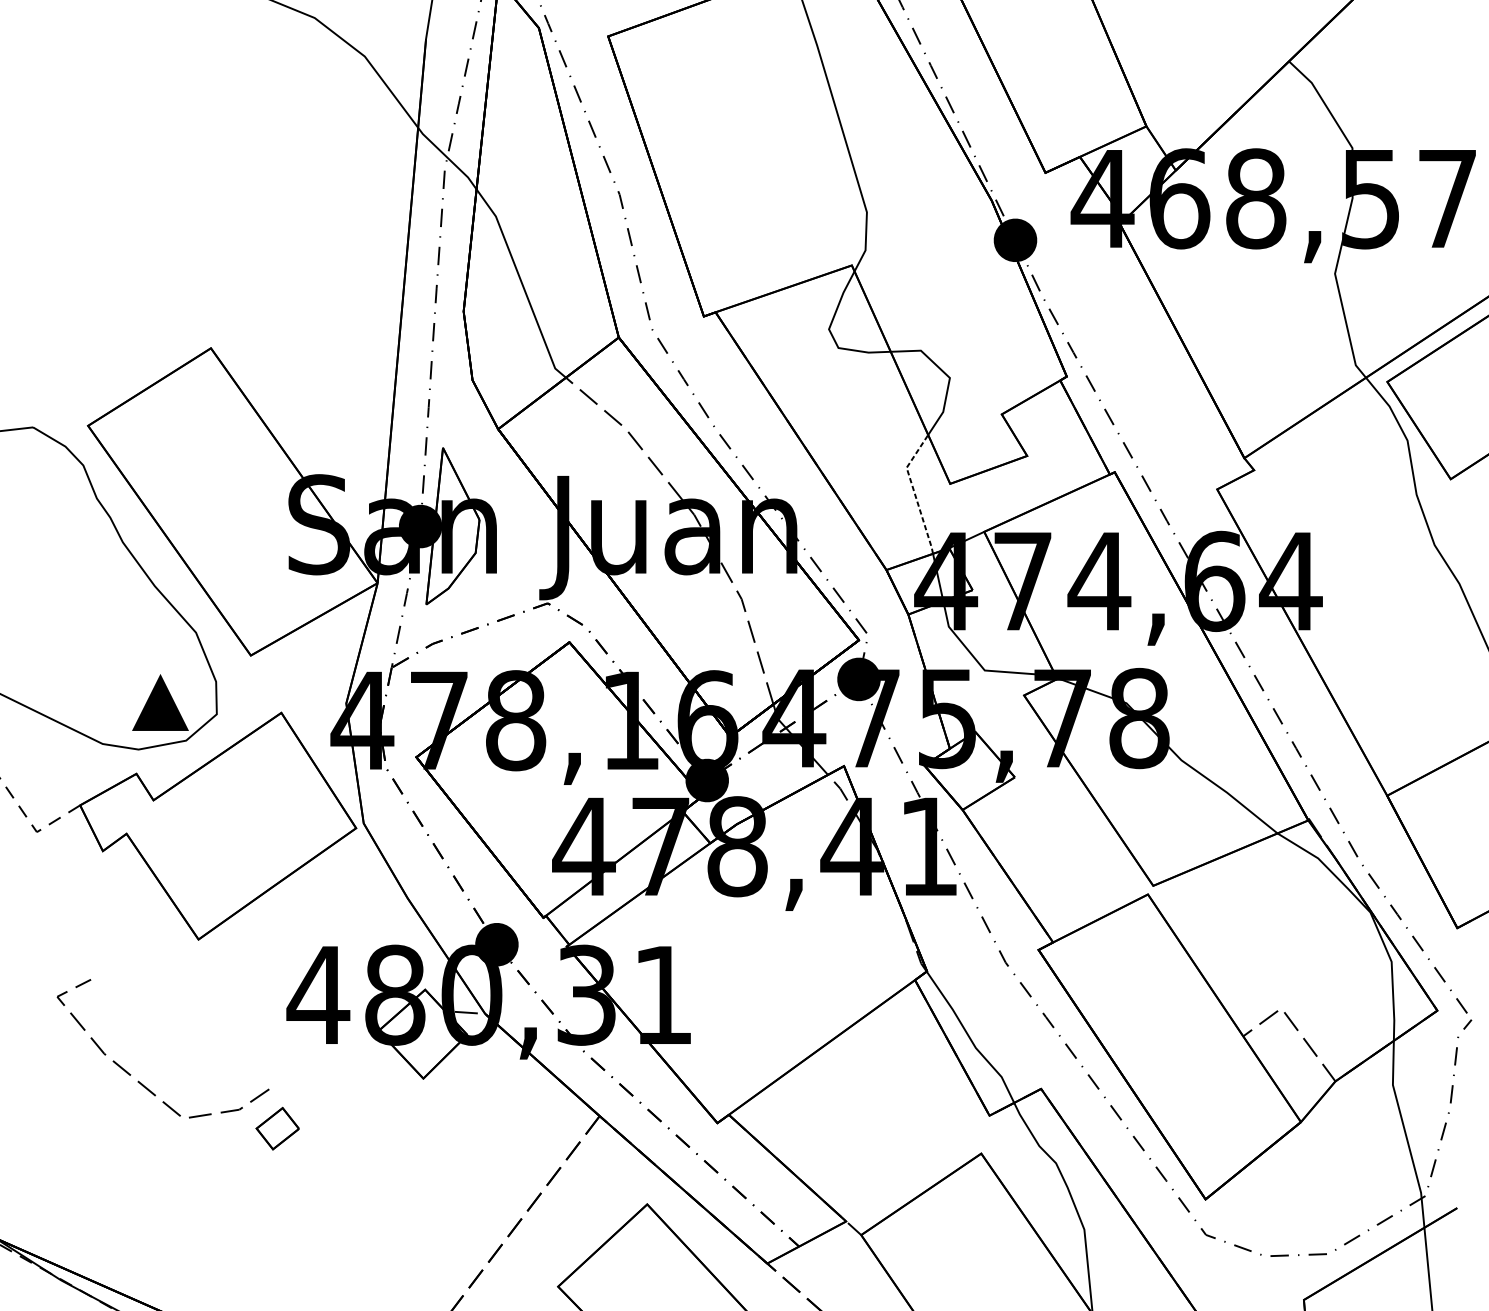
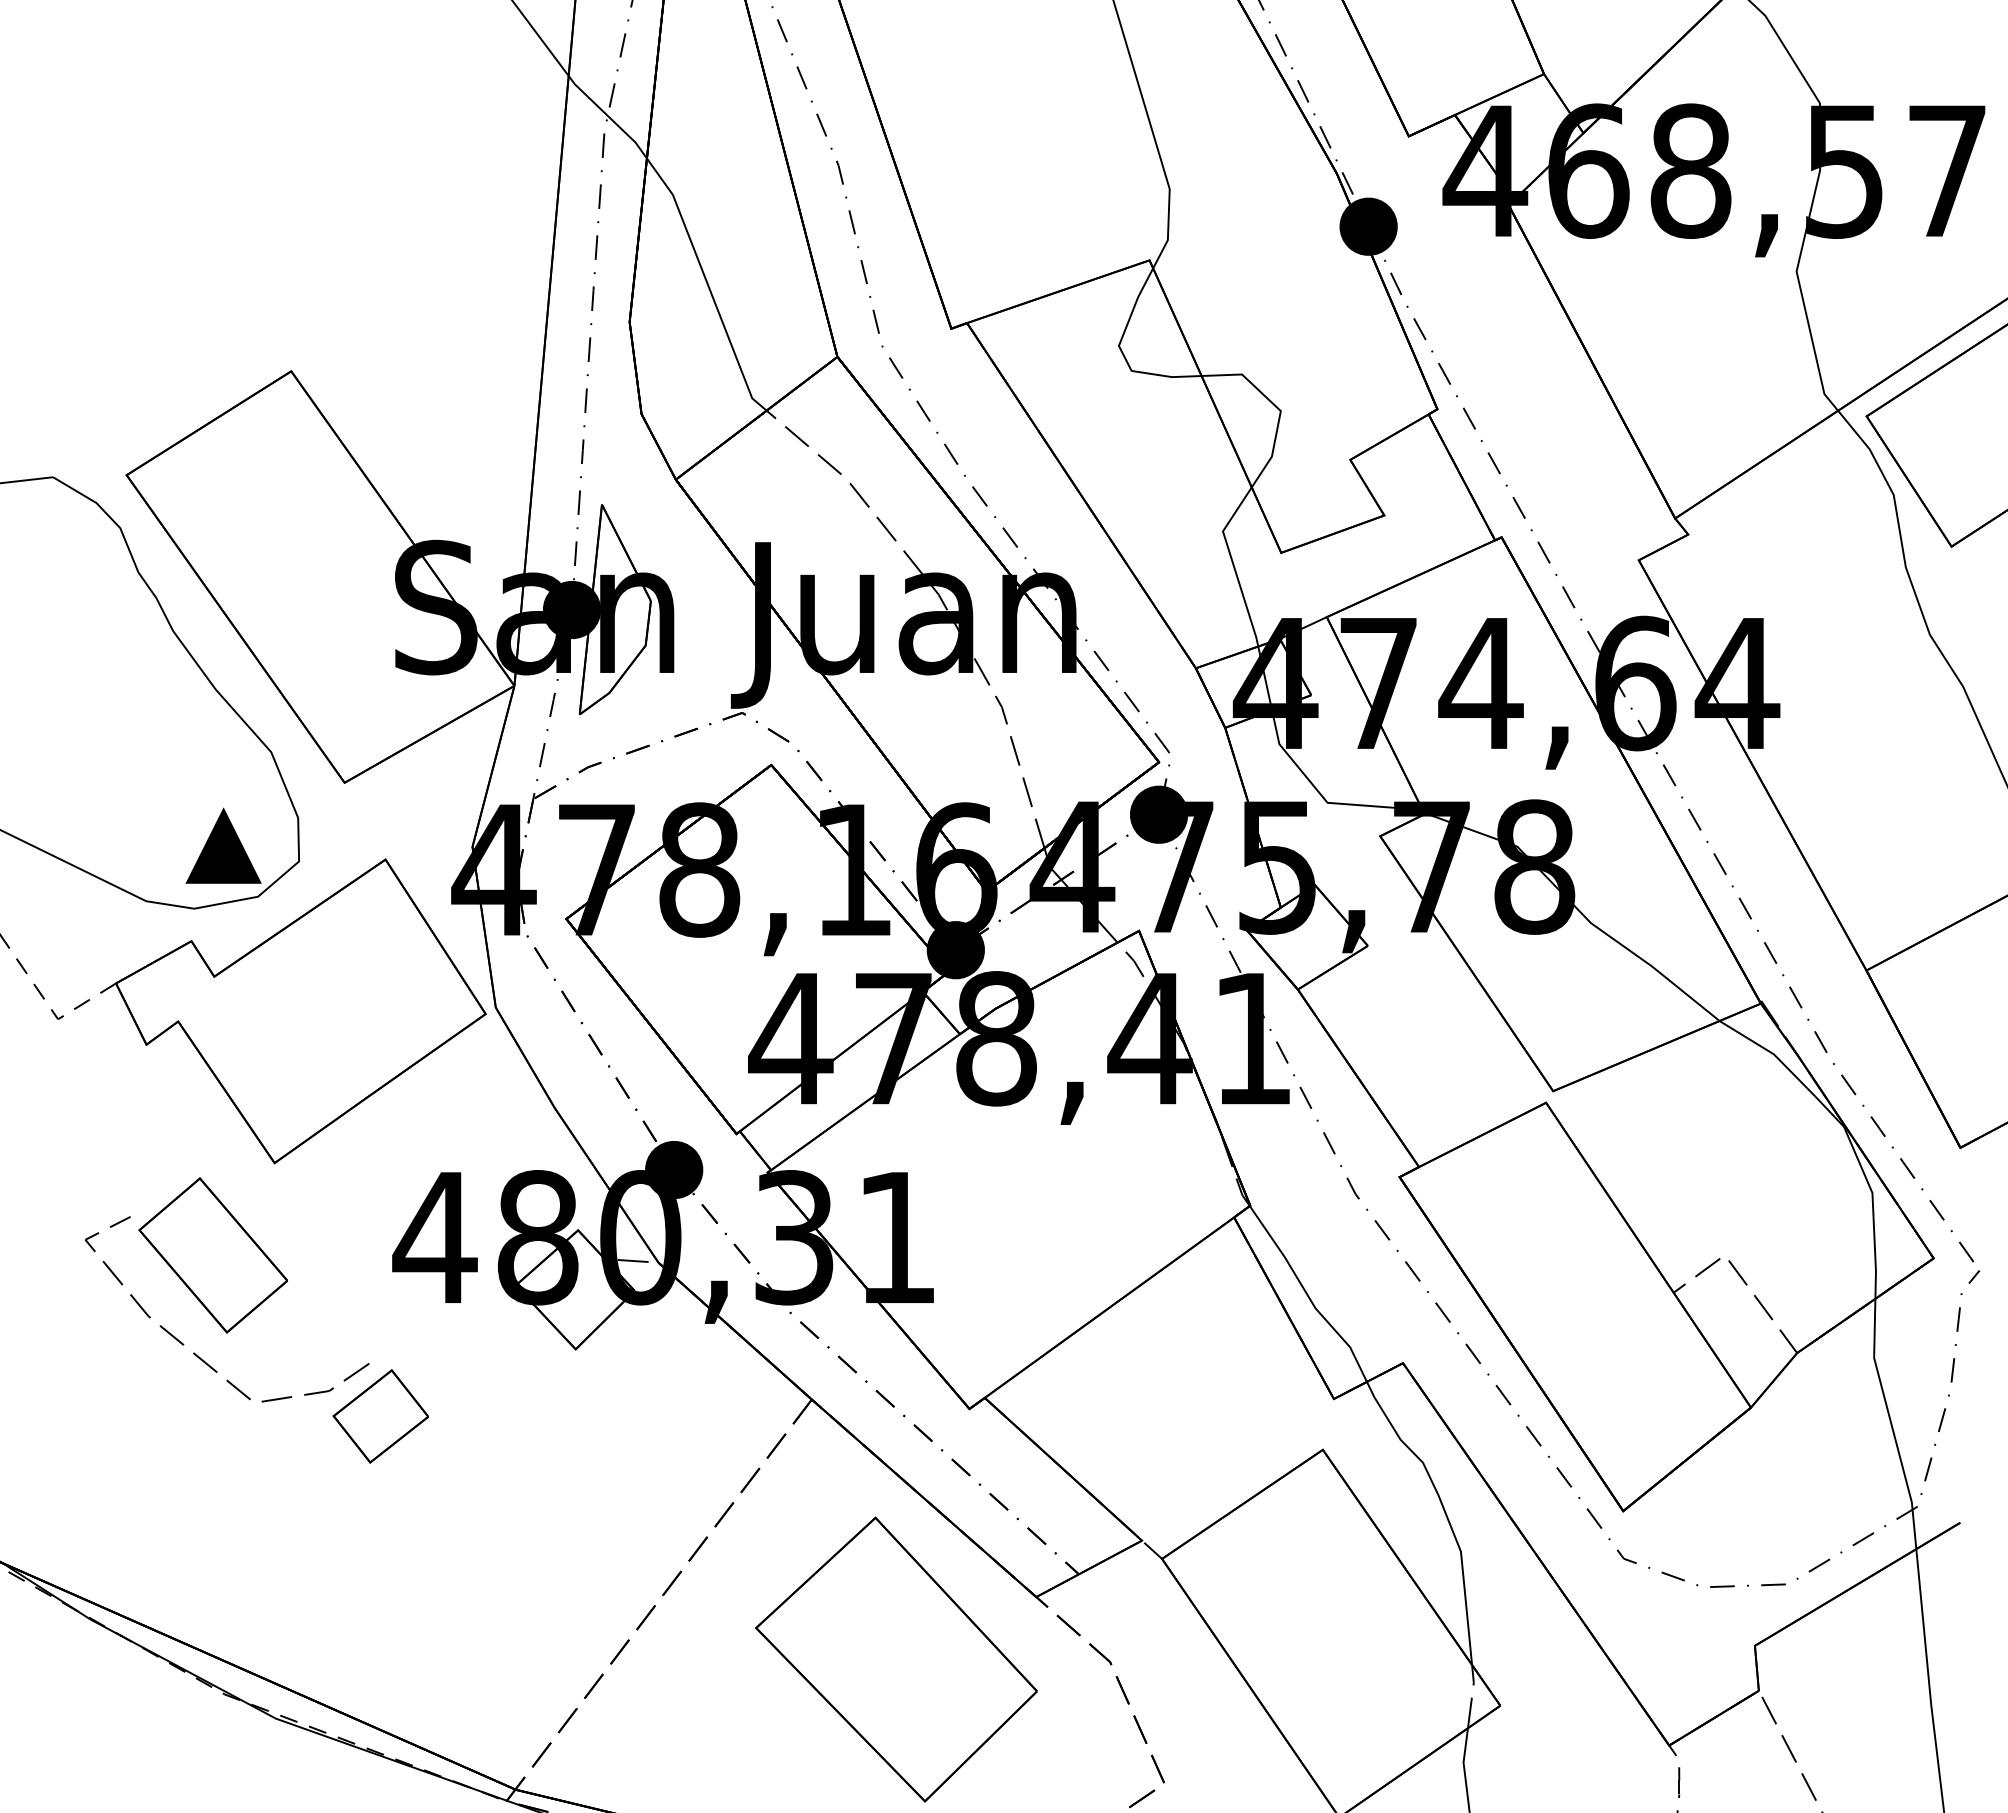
line: (914, 491) -> (1233, 563), dashed -> solid
part: (152, 1008) -> (212, 1255), added
part: (277, 1128) -> (380, 1416), size x1.67

